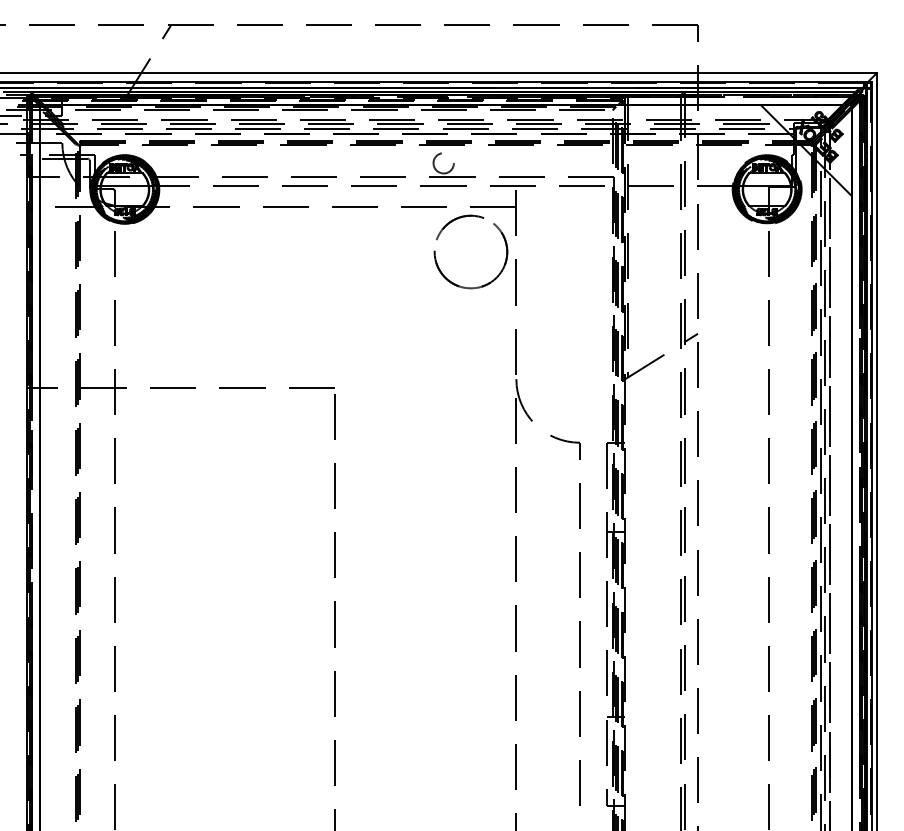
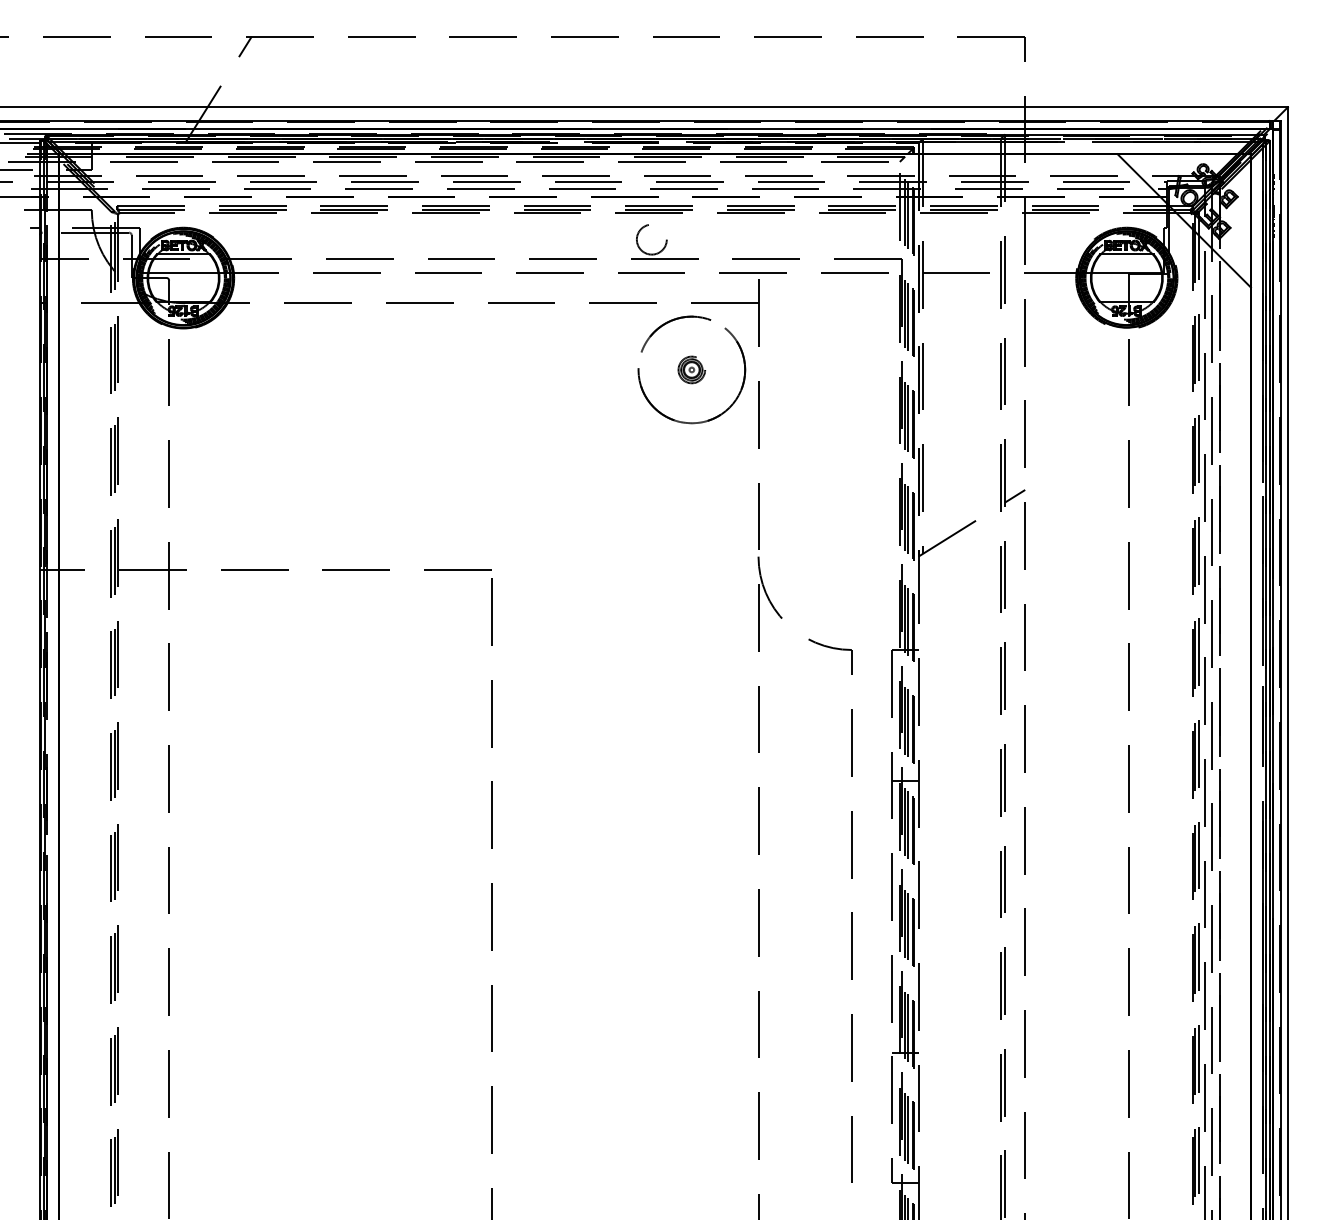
part: (470, 251) -> (691, 369), added

